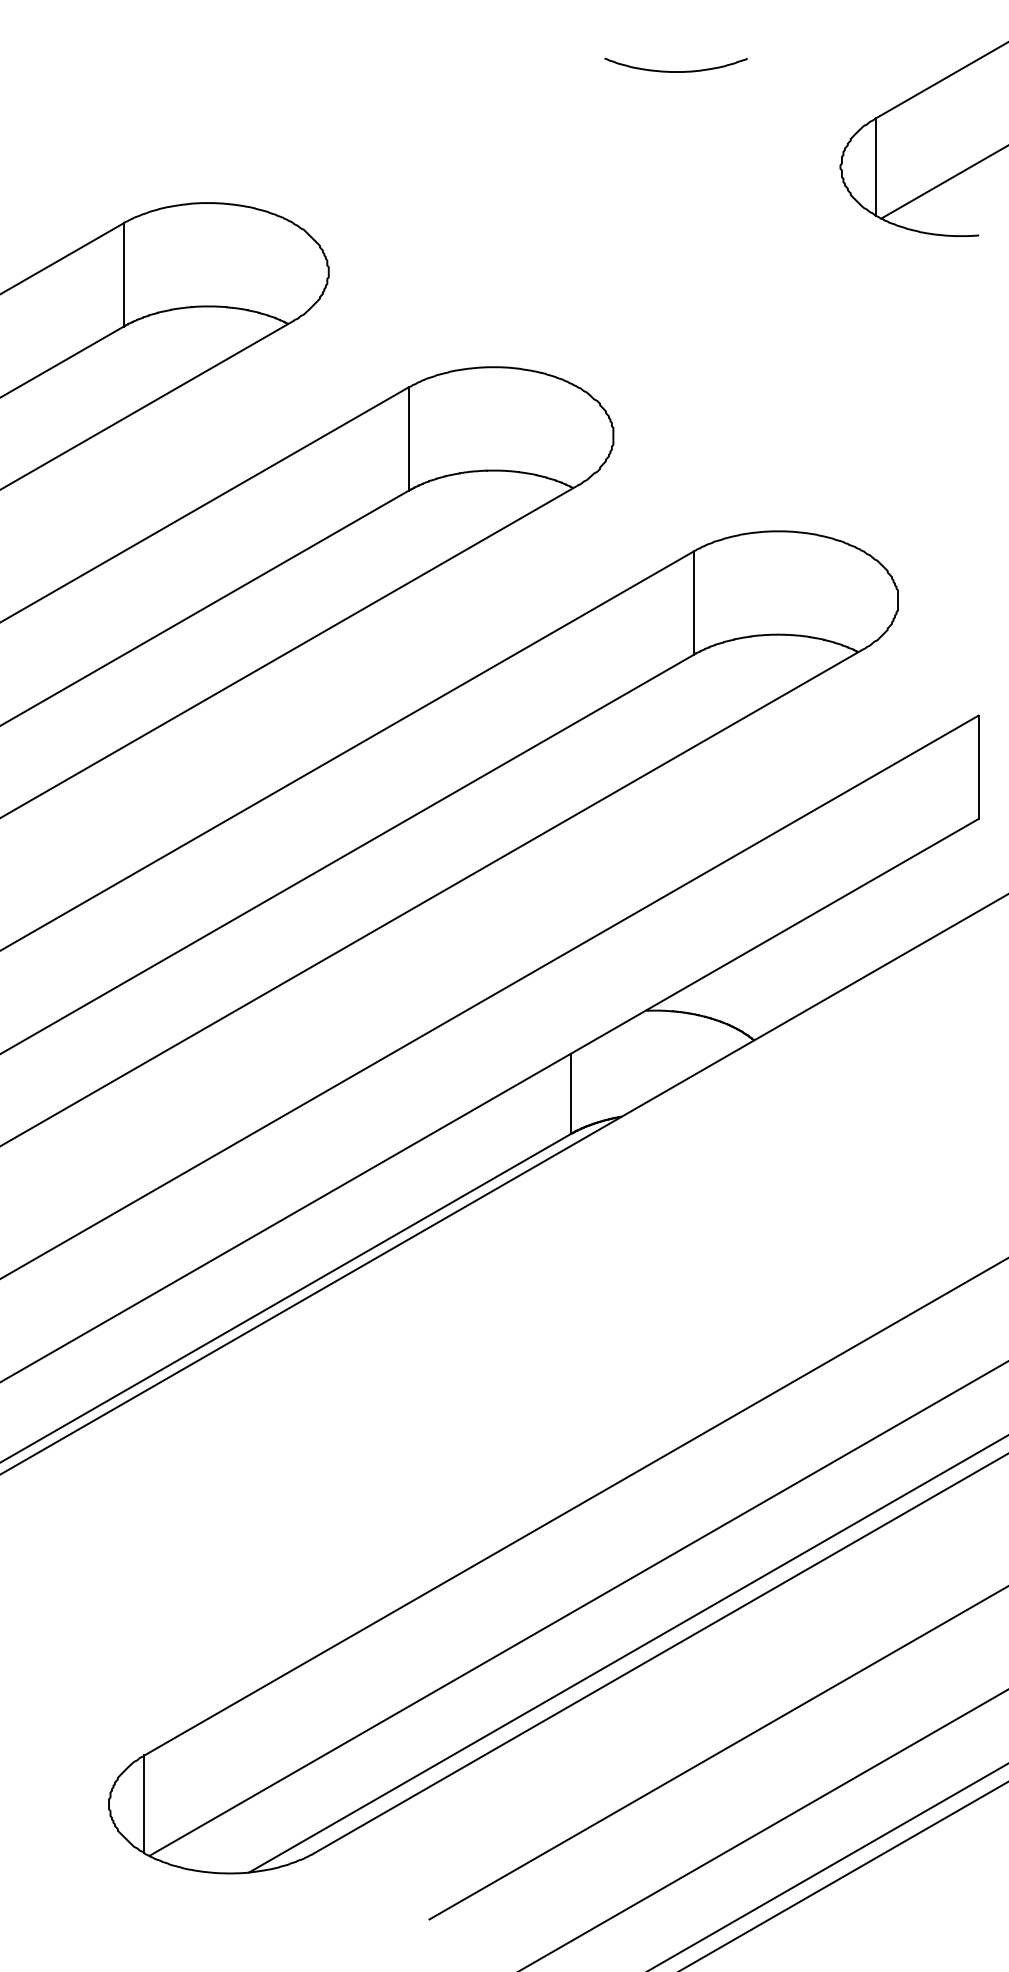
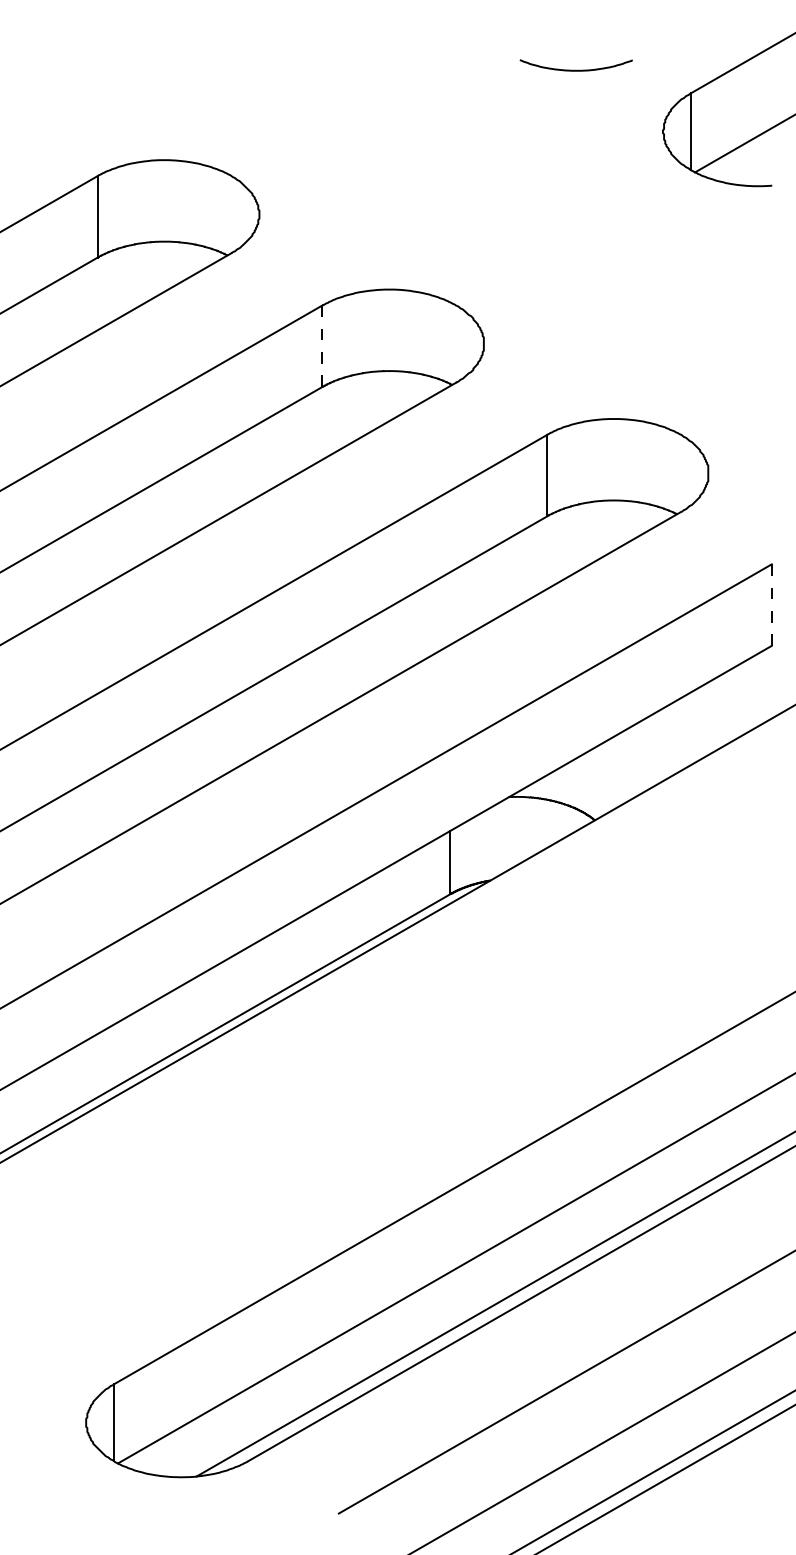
curve: (675, 70) -> (575, 69), moved
line: (408, 439) -> (322, 346), solid -> dashed
line: (978, 767) -> (771, 605), solid -> dashed

